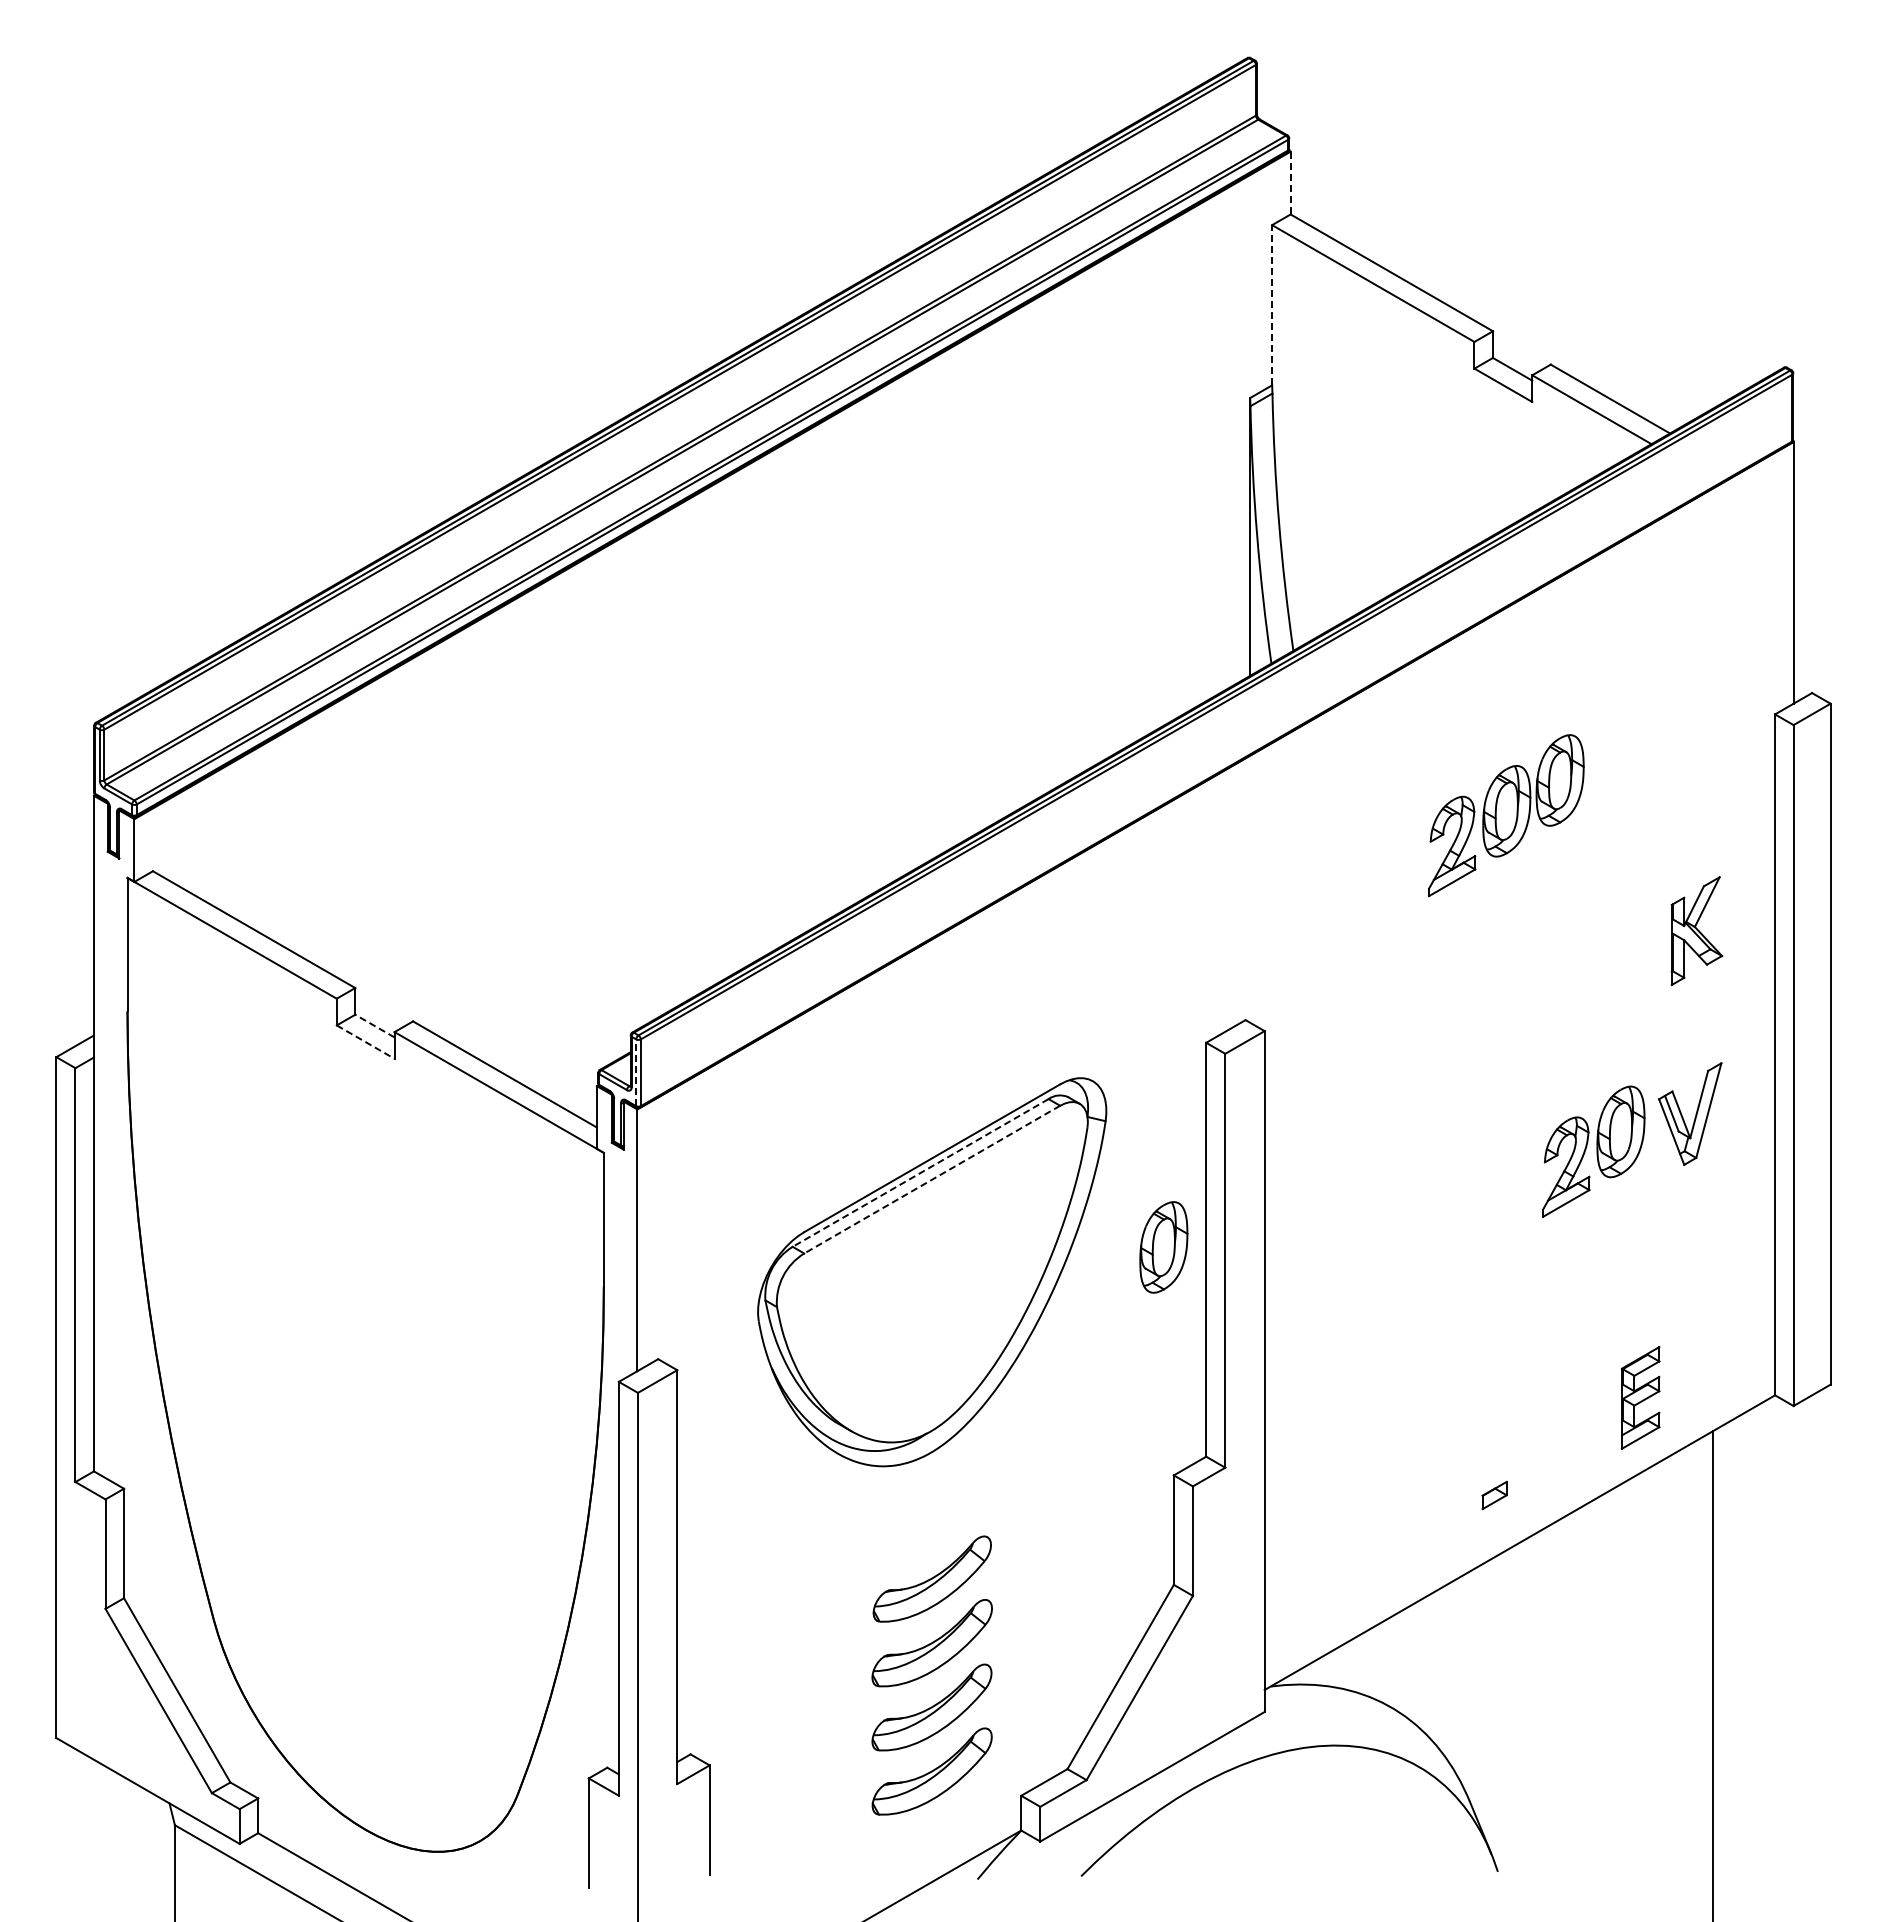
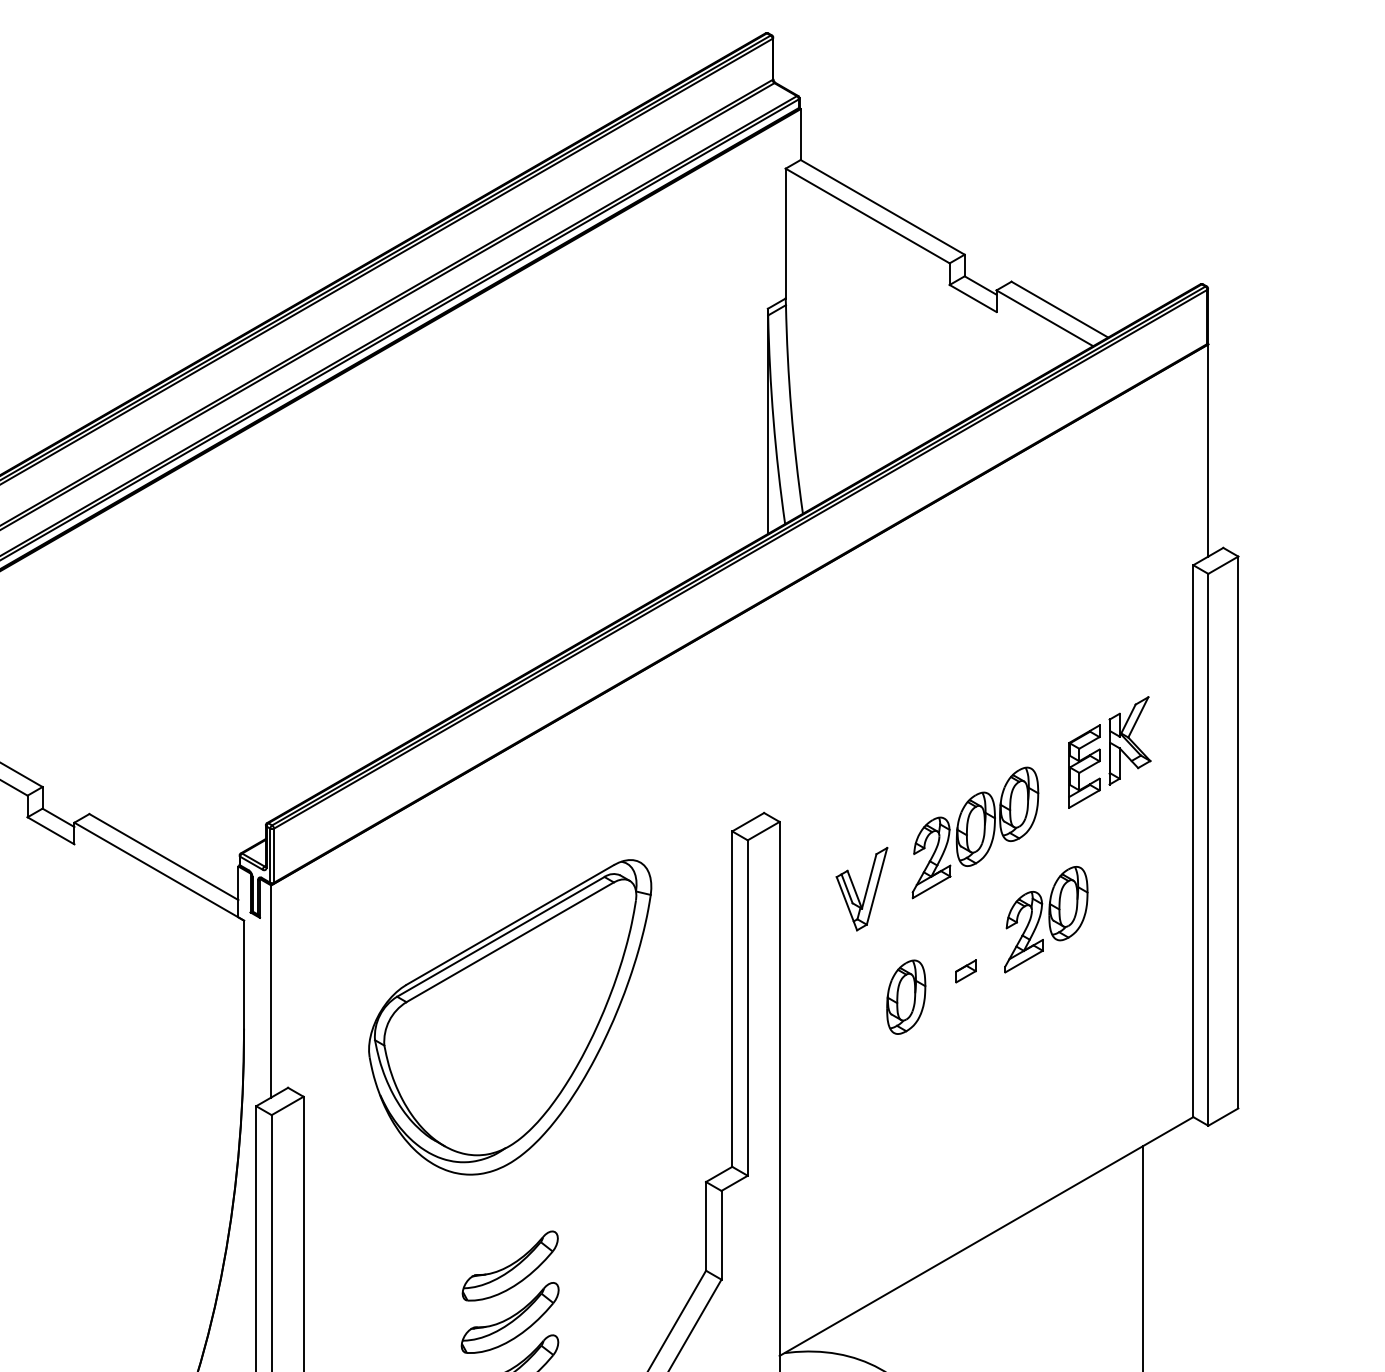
line: (1290, 183) -> (800, 134), dashed -> solid
line: (1272, 304) -> (785, 232), dashed -> solid
part: (1506, 815) -> (975, 832), moved
line: (374, 1026) -> (58, 818), dashed -> solid
line: (366, 1042) -> (51, 831), dashed -> solid
line: (636, 1072) -> (270, 855), dashed -> solid
part: (1690, 1113) -> (862, 888), moved
line: (920, 1172) -> (500, 936), dashed -> solid
line: (932, 1179) -> (510, 942), dashed -> solid
part: (1163, 1247) -> (905, 997), moved
part: (1640, 1397) -> (1084, 766), moved
part: (1494, 1495) -> (965, 971), moved

